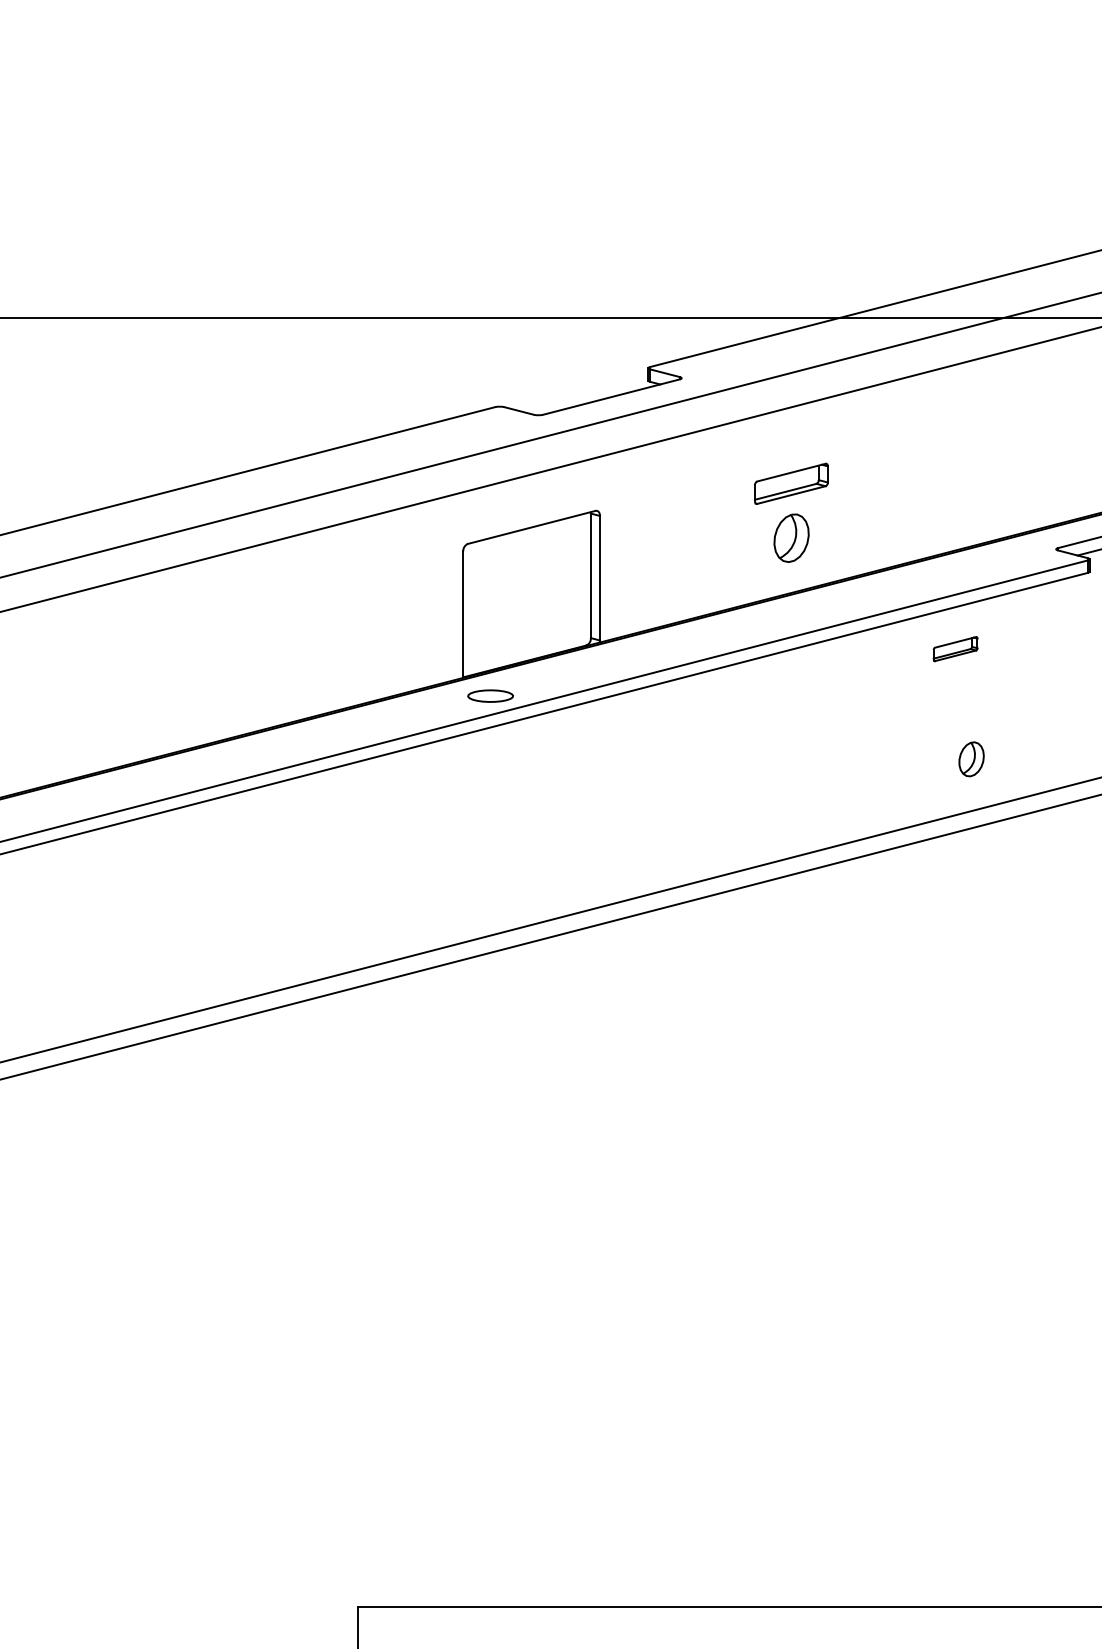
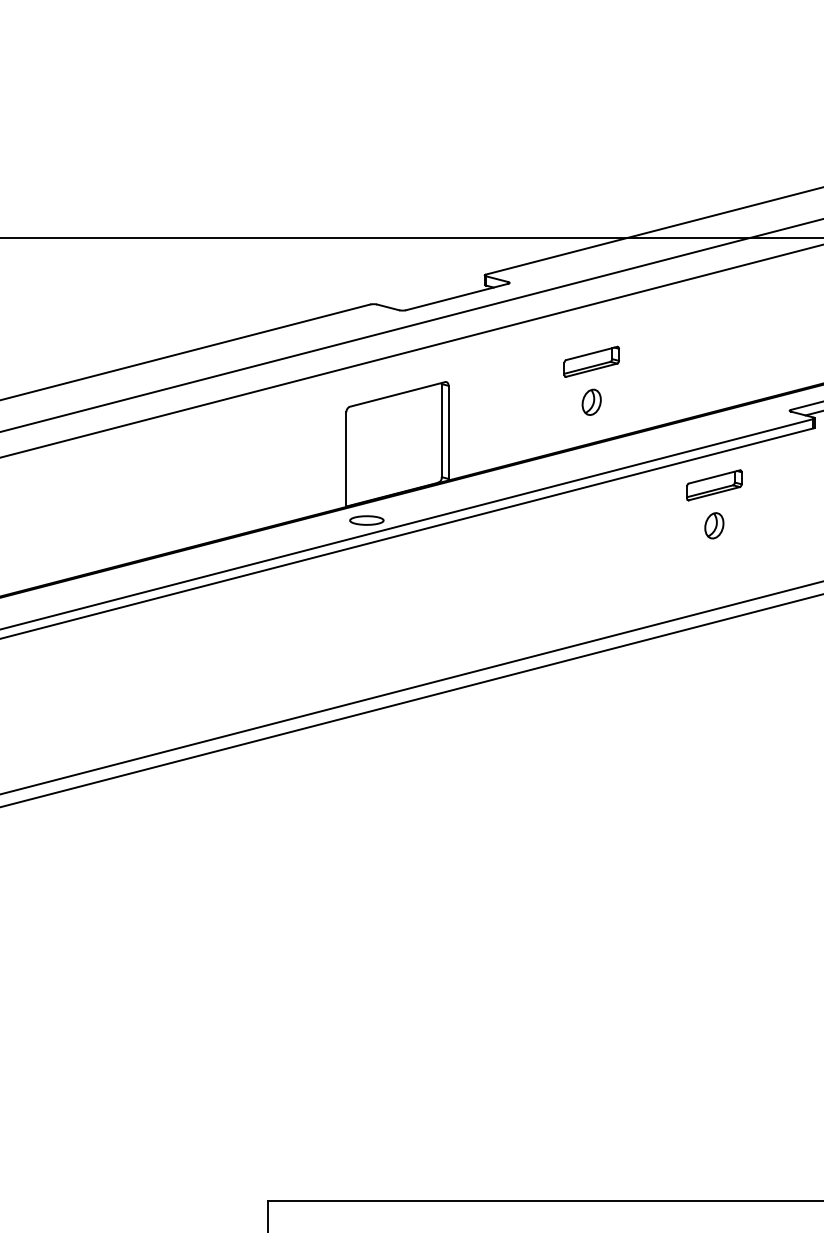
part: (791, 536) -> (591, 401), size x0.71
part: (955, 649) -> (714, 485), size x1.67
part: (971, 758) -> (714, 525), moved

